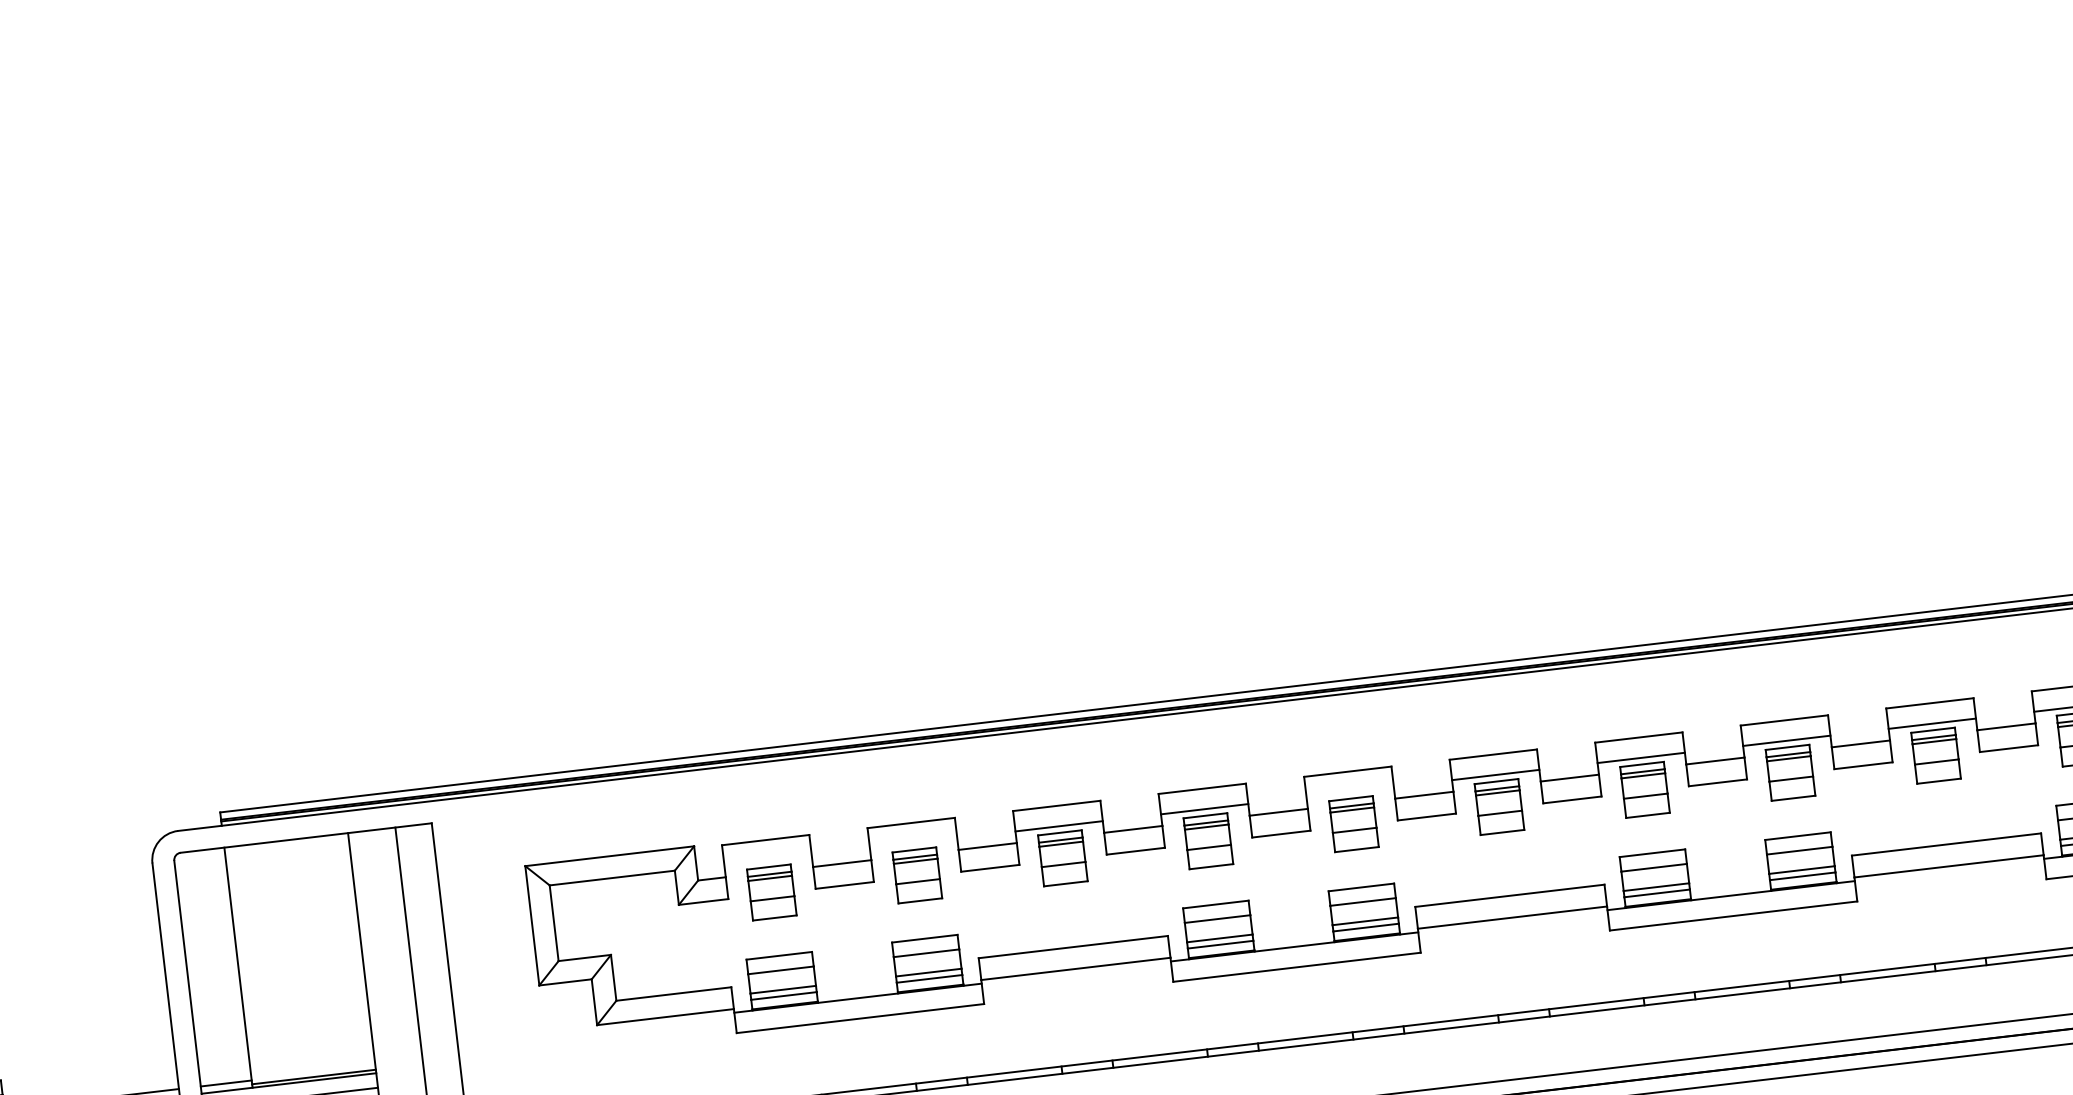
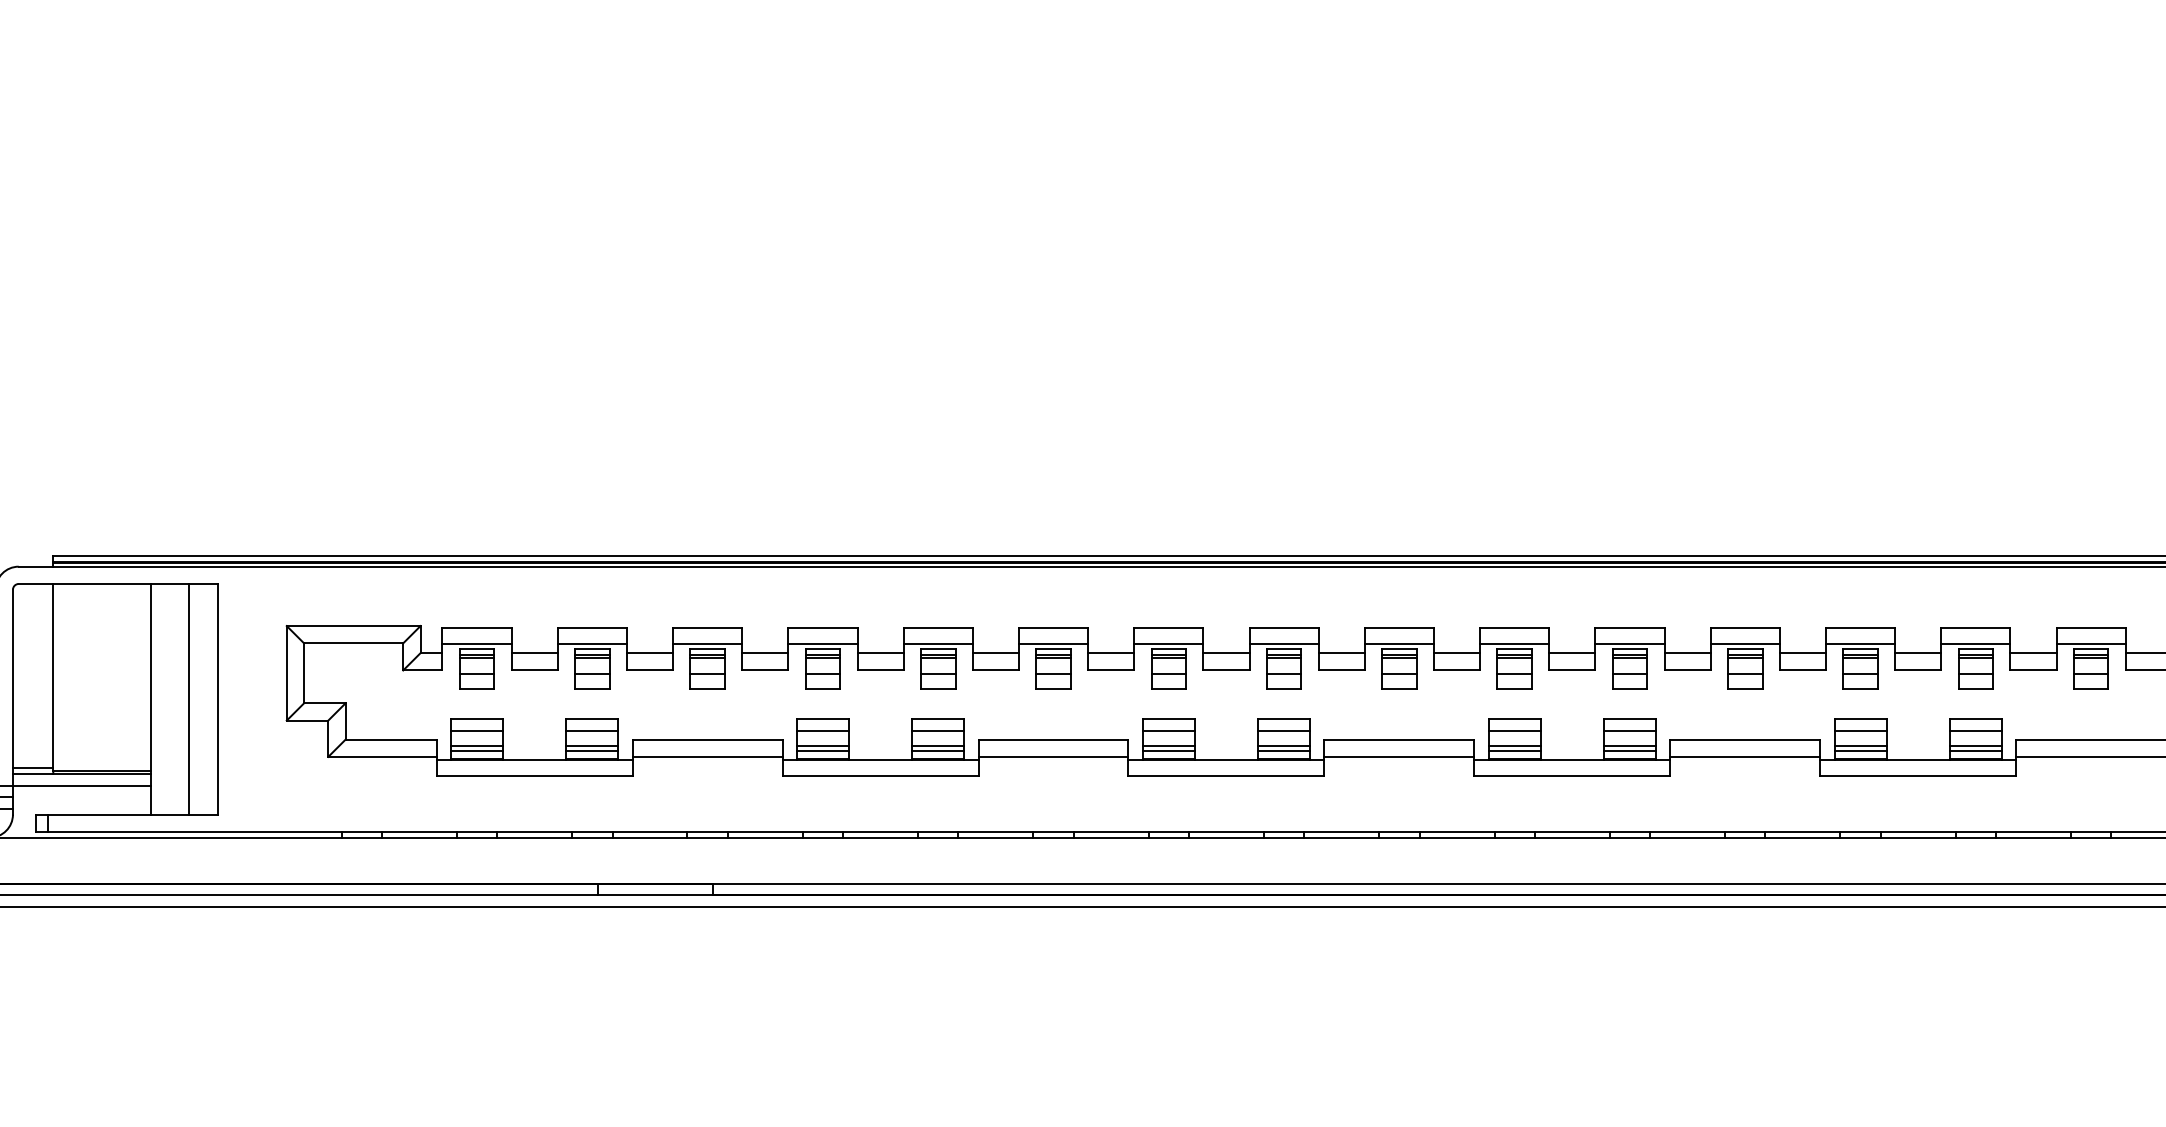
line: (1349, 791) -> (937, 643), added
line: (912, 842) -> (591, 643), added
line: (767, 860) -> (476, 643), added

